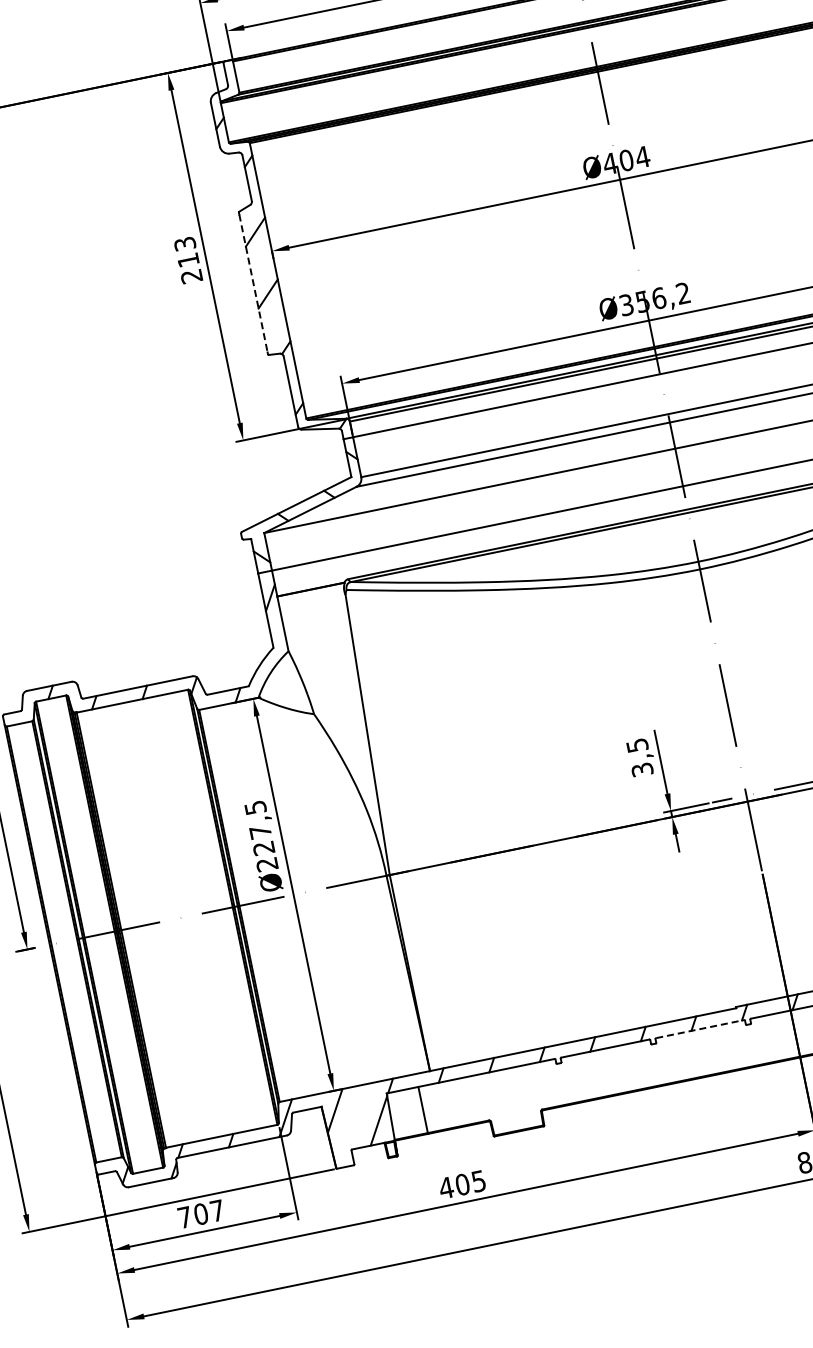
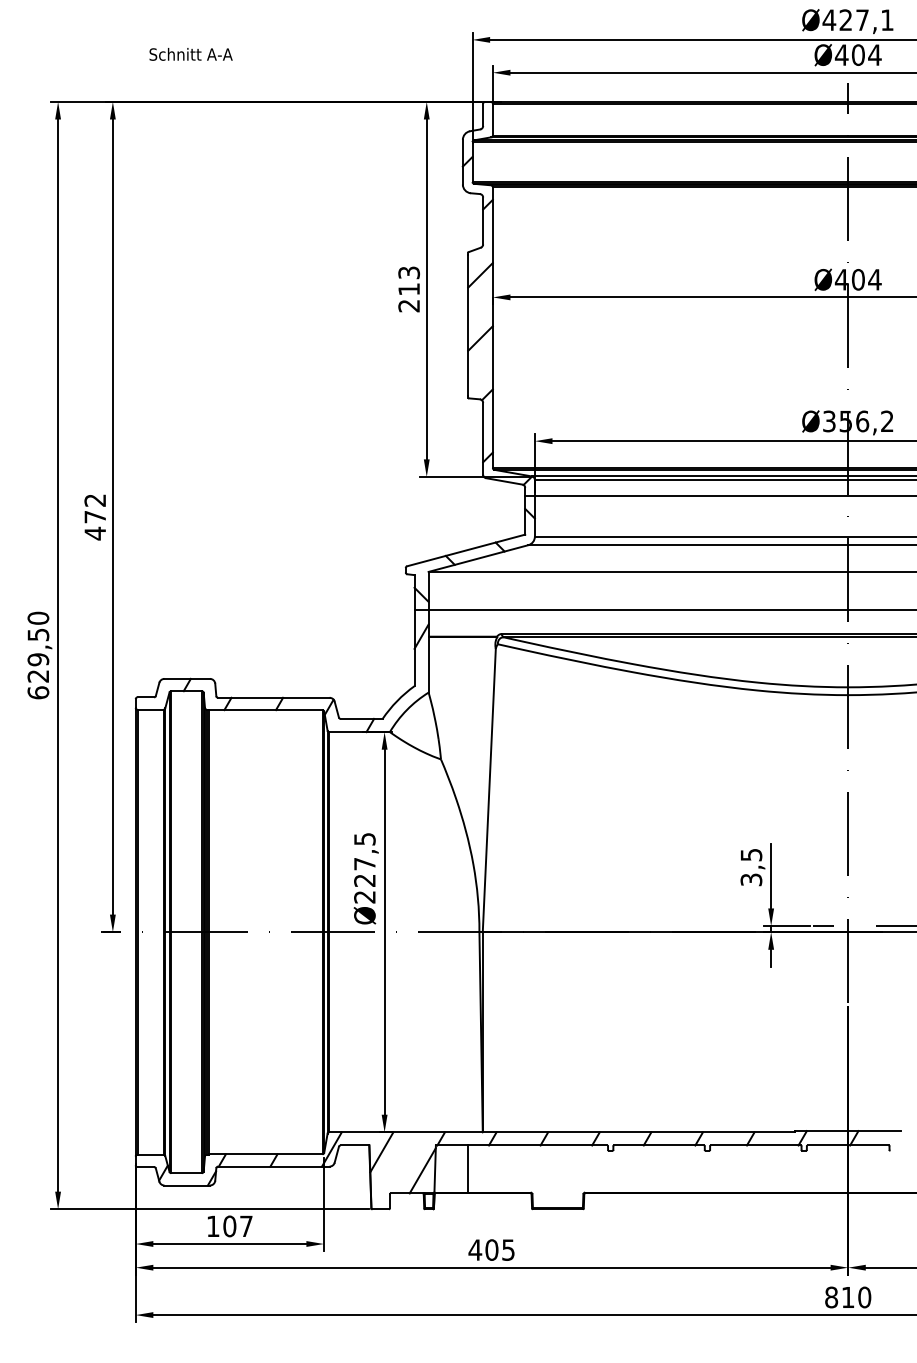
line: (253, 283) -> (468, 325), dashed -> solid
line: (699, 1029) -> (755, 1145), dashed -> solid
text: (184, 1216) -> (213, 1225), 707 -> 107

